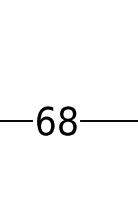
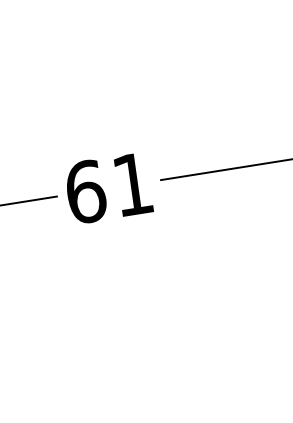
text: (67, 120) -> (131, 183), 68 -> 61

